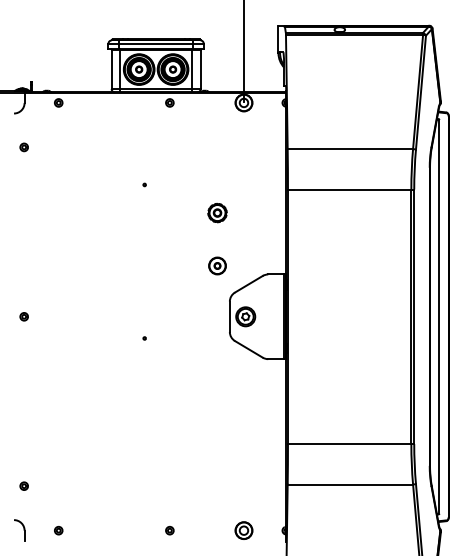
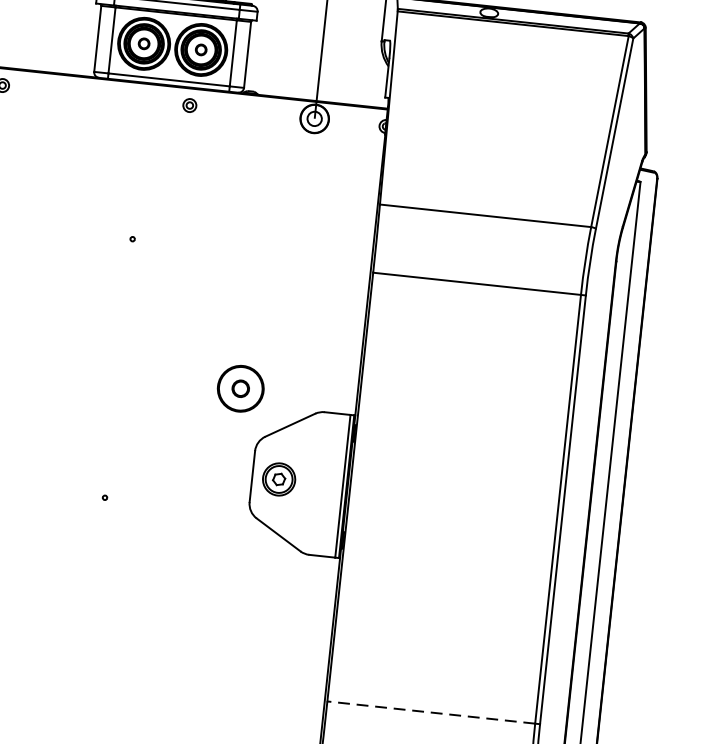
part: (217, 213) -> (250, 300), removed
part: (217, 265) -> (240, 387), size x1.6
line: (349, 444) -> (430, 713), solid -> dashed

